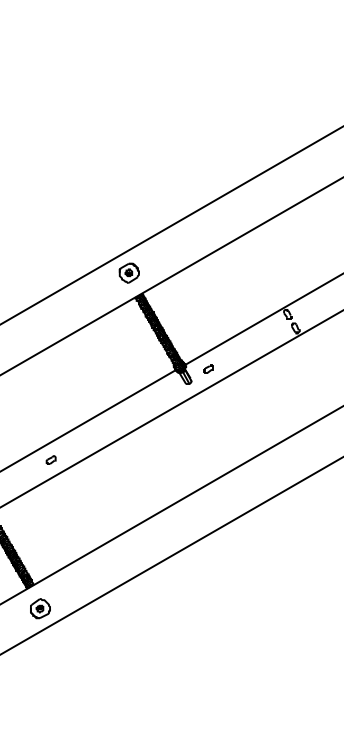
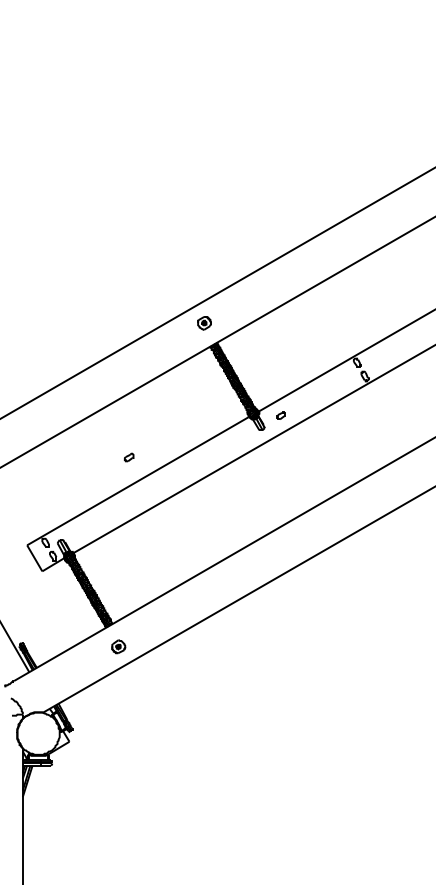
part: (129, 273) -> (204, 323), size x0.7
part: (51, 460) -> (129, 457), moved
part: (40, 608) -> (118, 646), size x0.7

